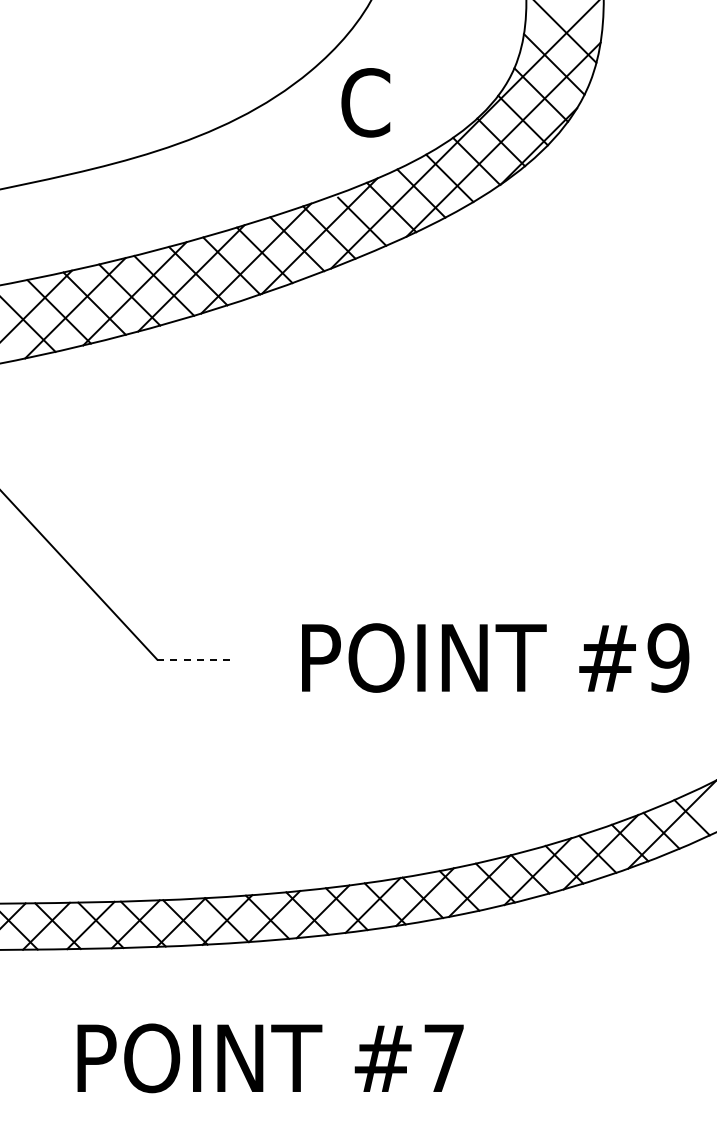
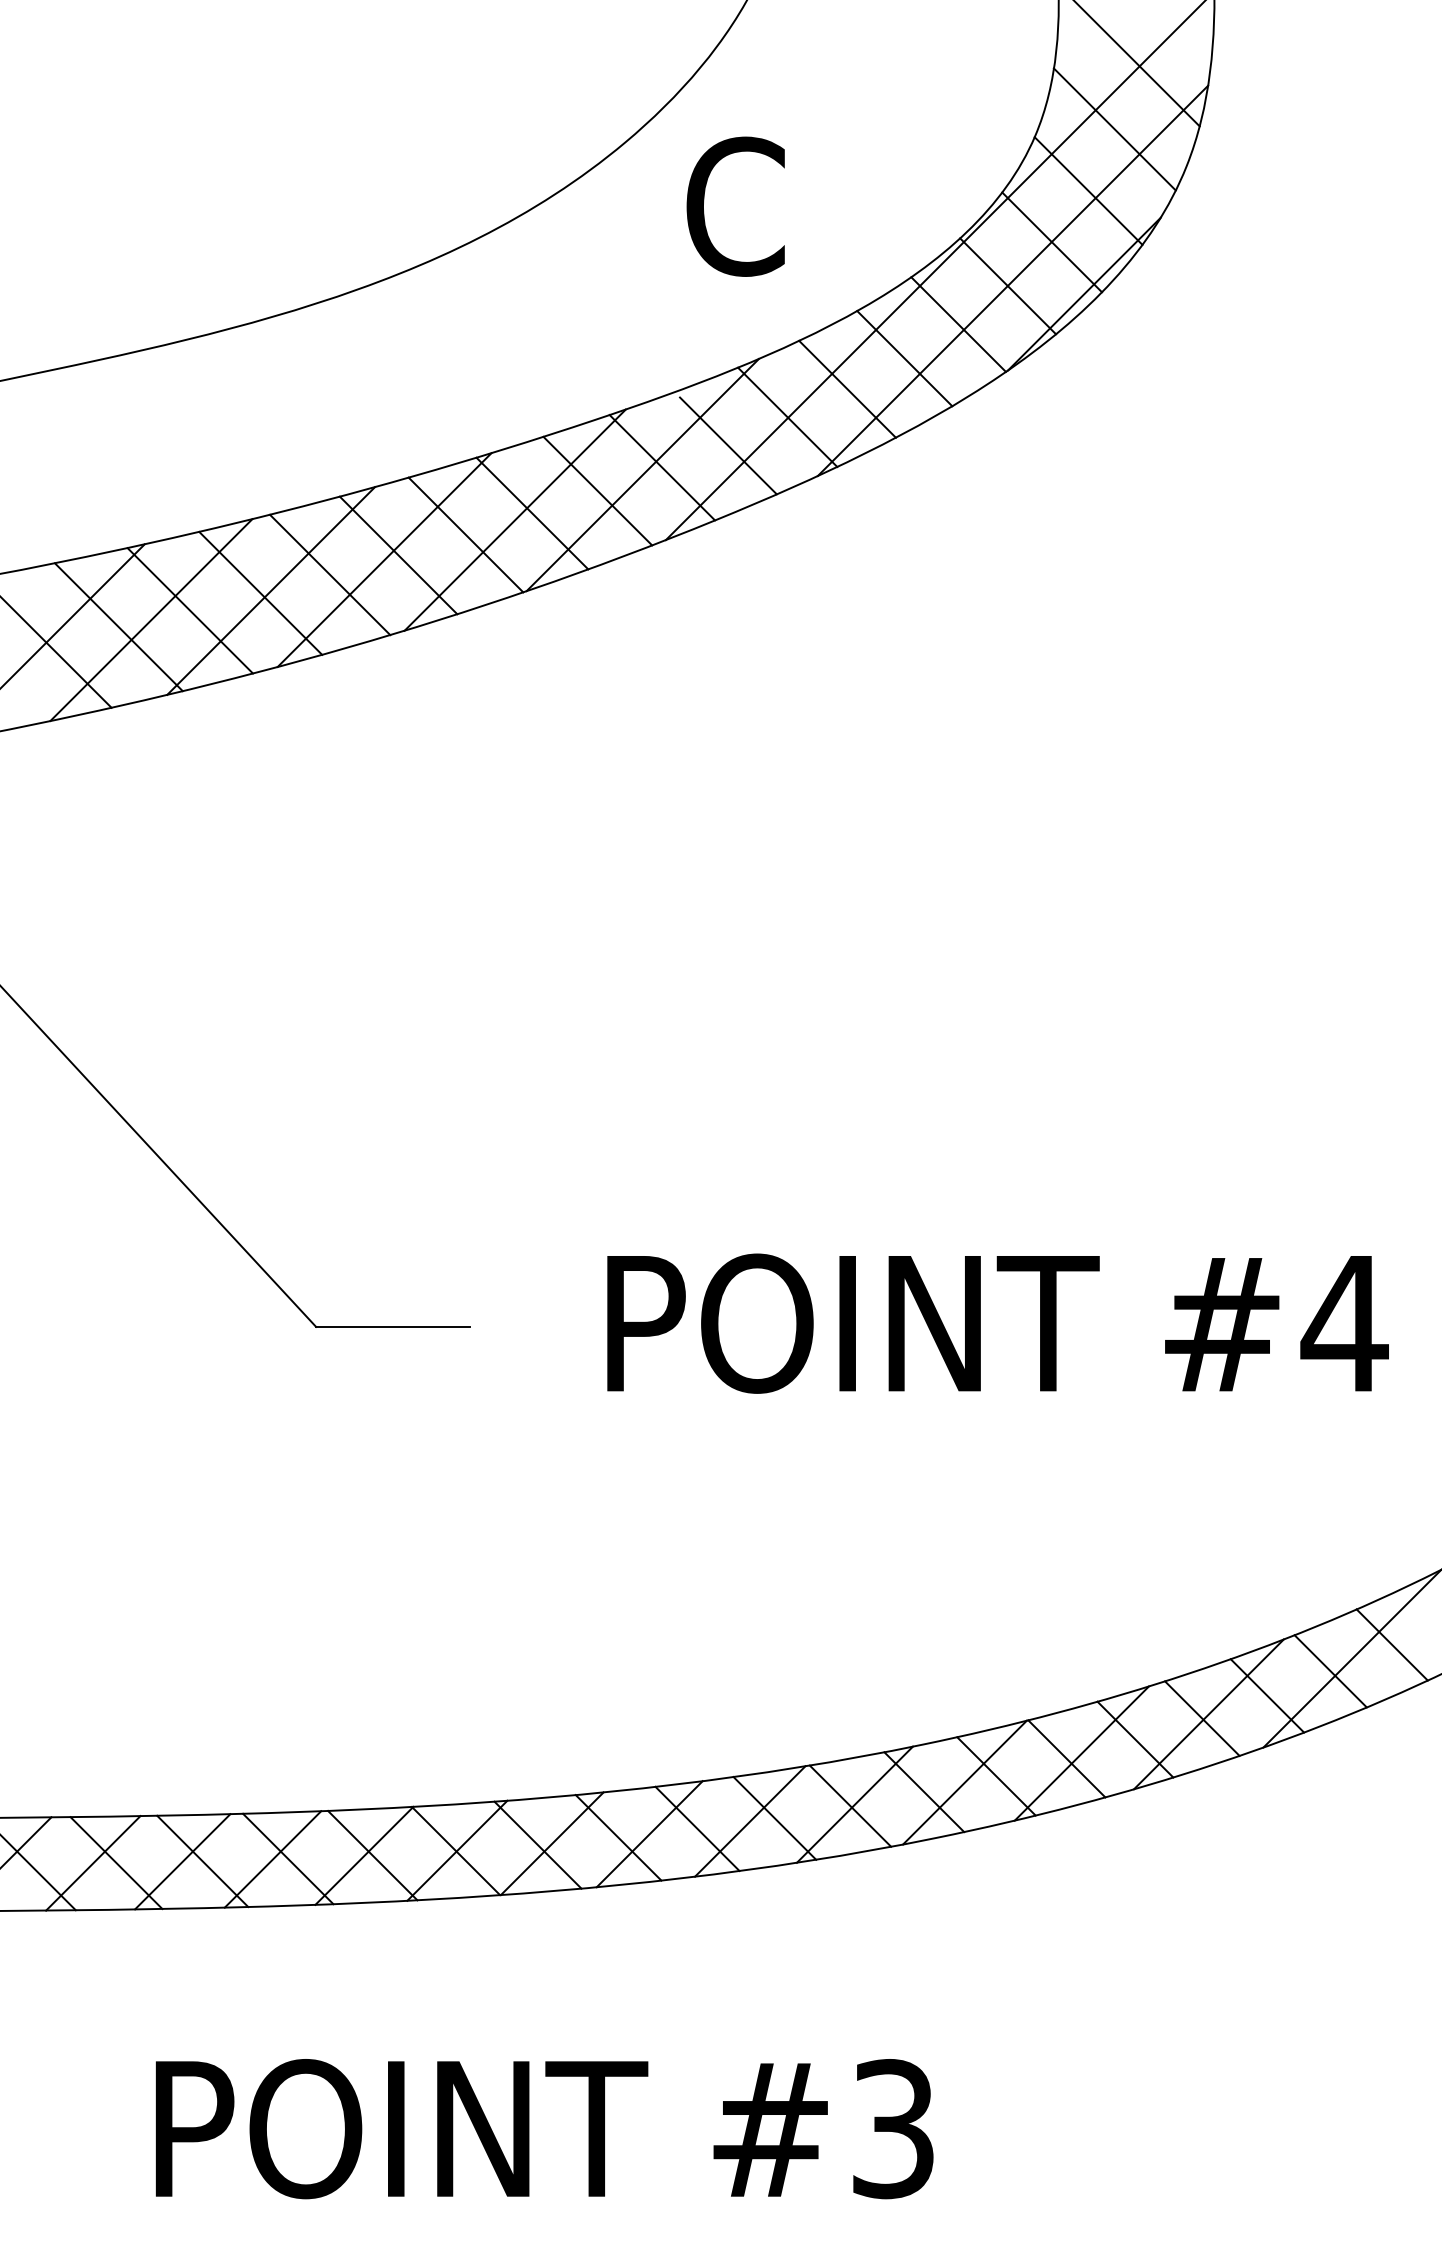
text: (668, 657) -> (1344, 1322), #9 -> #4
line: (195, 659) -> (393, 1326), dashed -> solid
text: (444, 1058) -> (894, 2129), #7 -> #3

